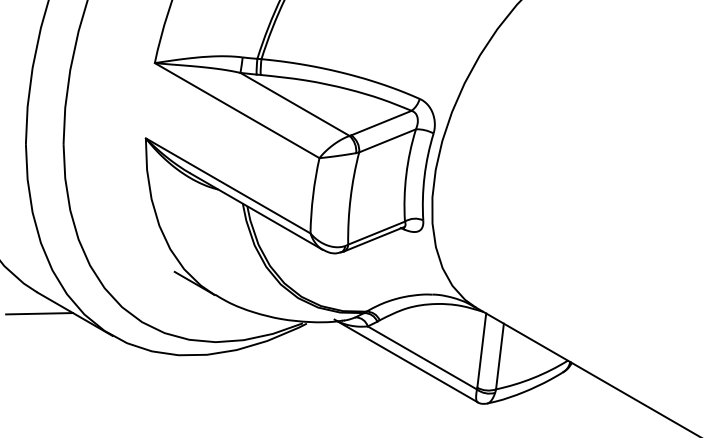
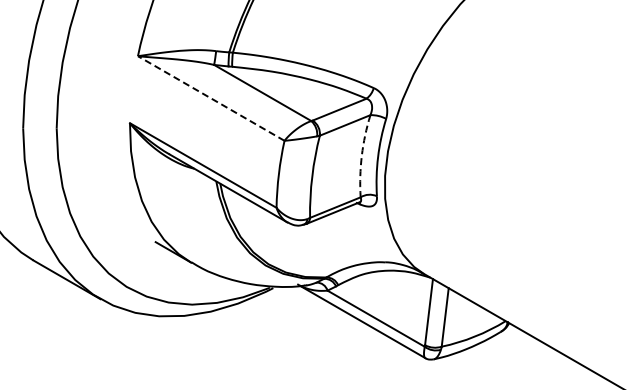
line: (237, 110) -> (211, 98), solid -> dashed
arc: (405, 174) -> (361, 155), solid -> dashed
line: (39, 312) -> (35, 278), removed

